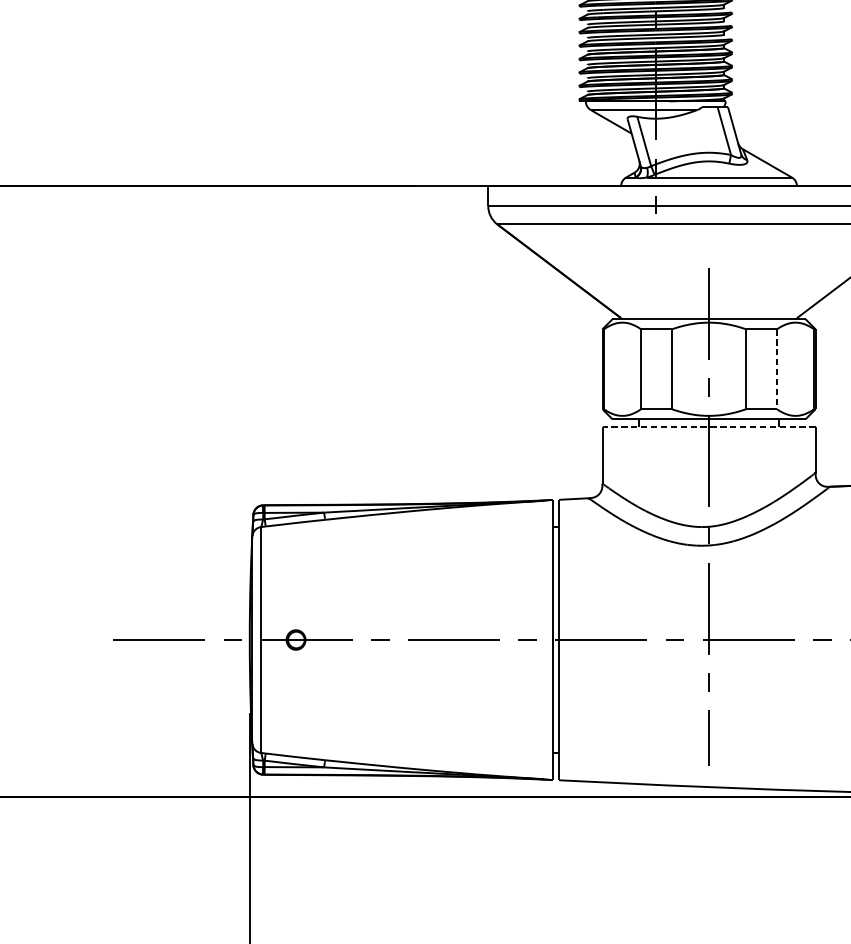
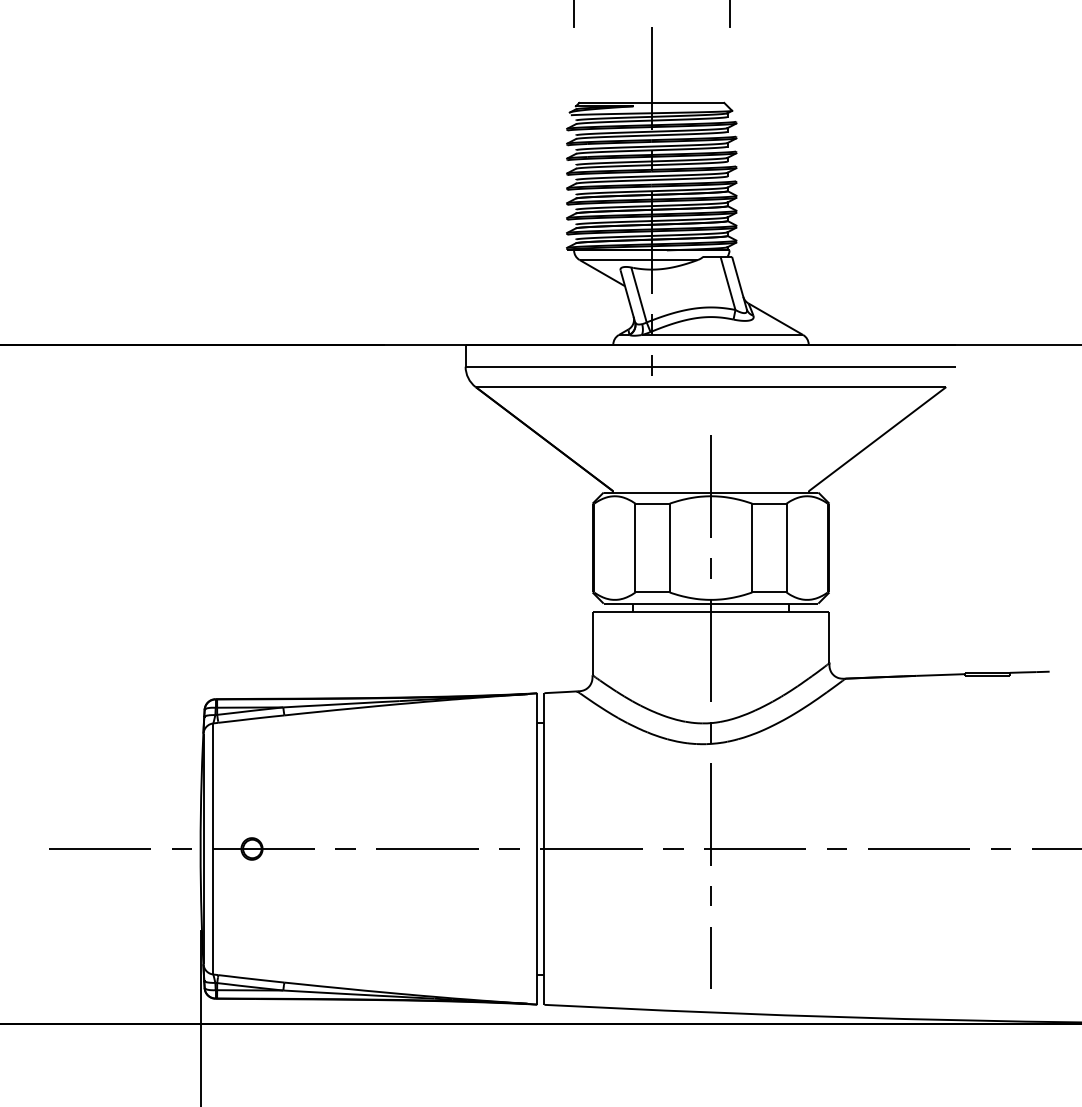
line: (776, 369) -> (786, 548), dashed -> solid
line: (708, 427) -> (710, 612), dashed -> solid

